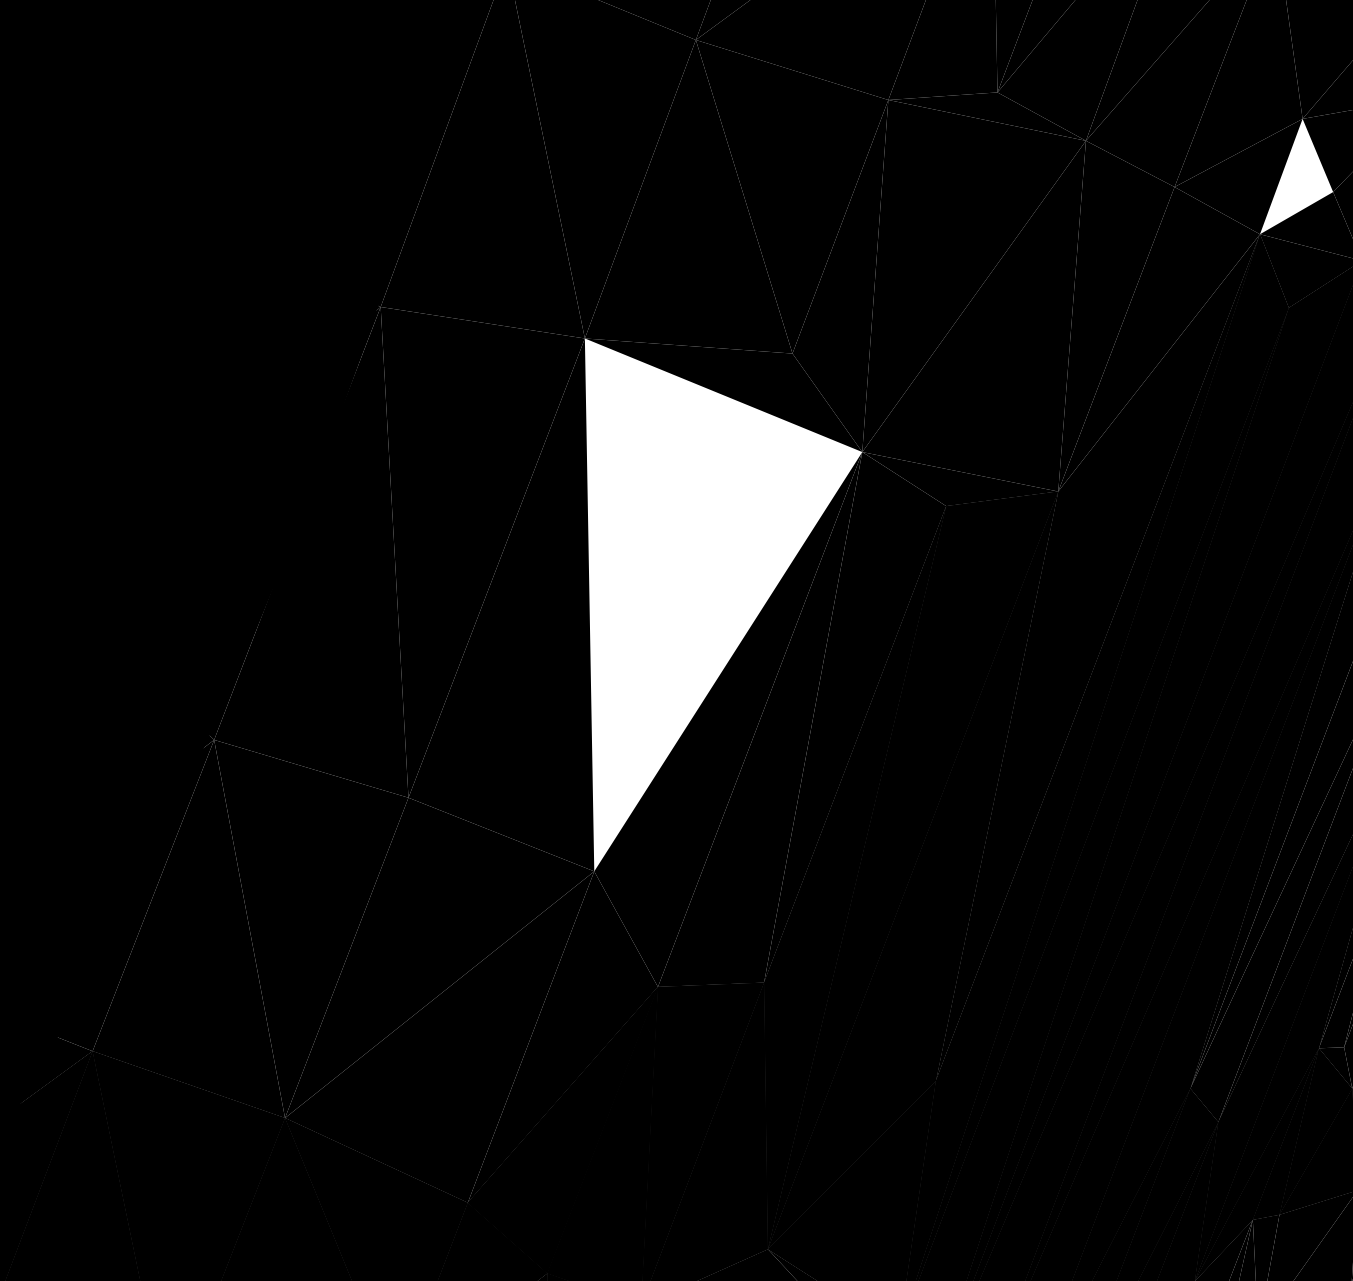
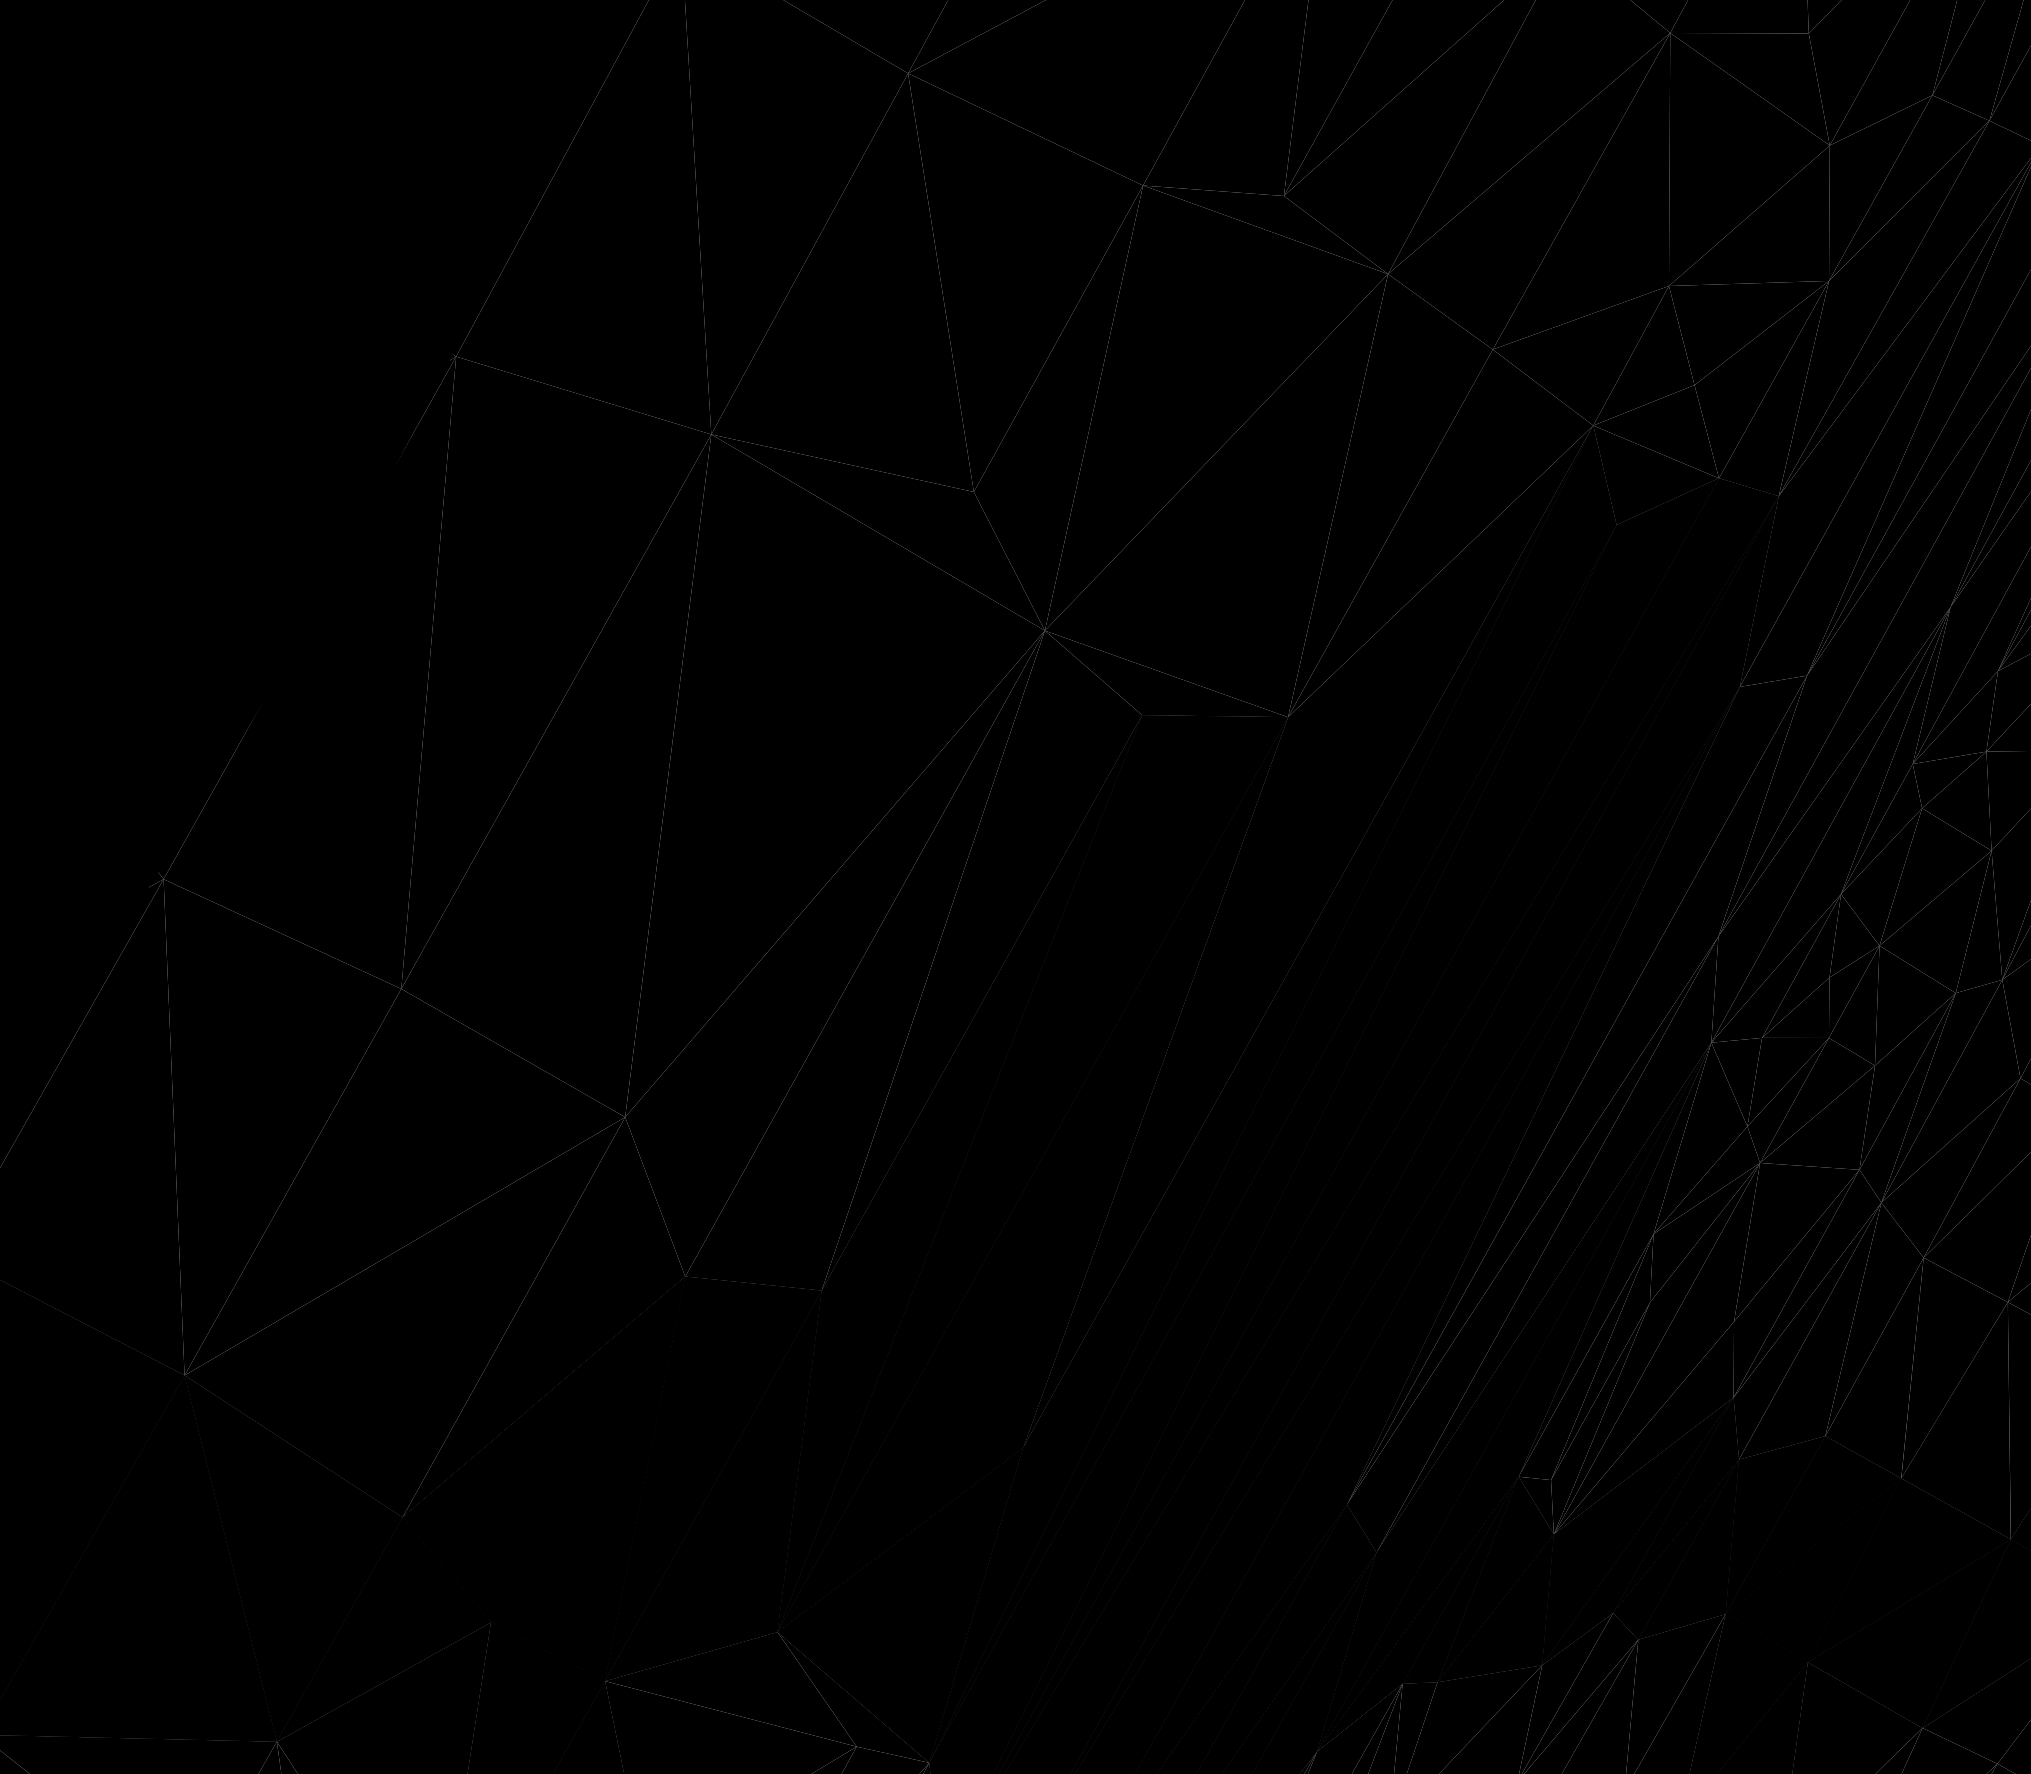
fill: (1290, 174) -> (1643, 355), added
fill: (716, 586) -> (834, 775), added

